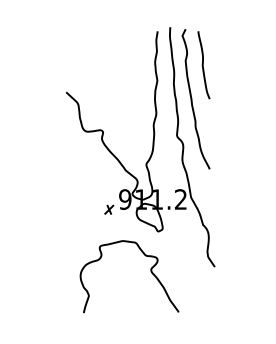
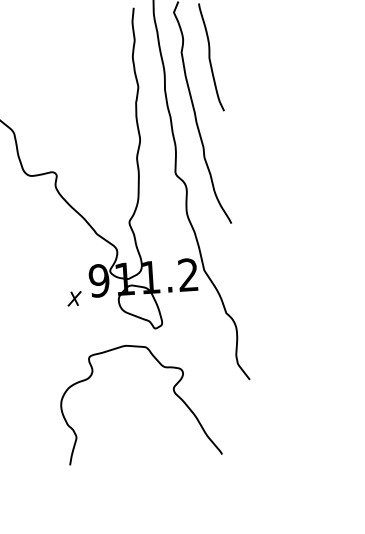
curve: (150, 271) -> (172, 391), moved

